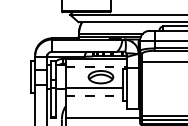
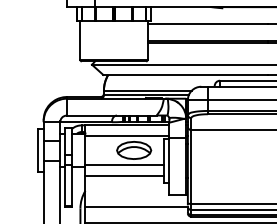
line: (96, 67) -> (127, 136), dashed -> solid
line: (94, 95) -> (125, 175), dashed -> solid

